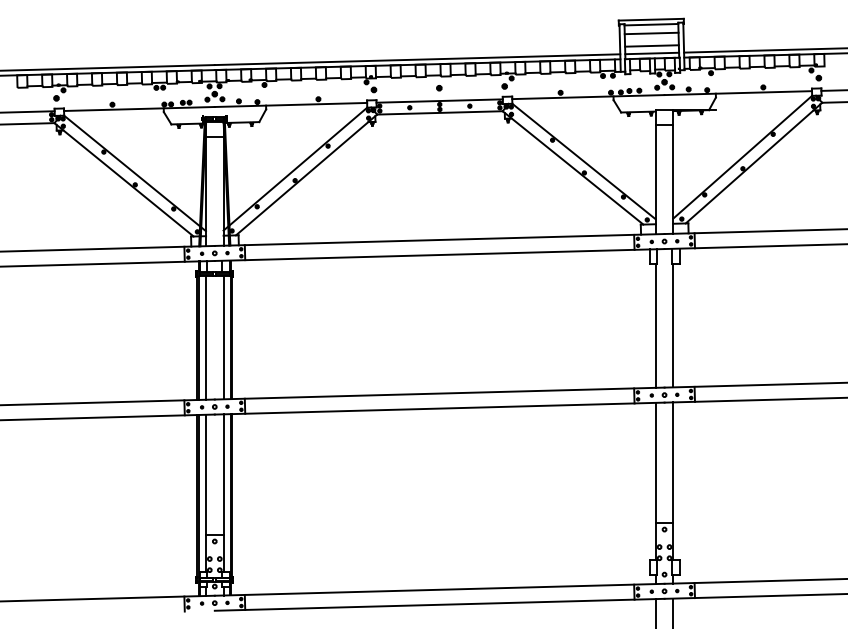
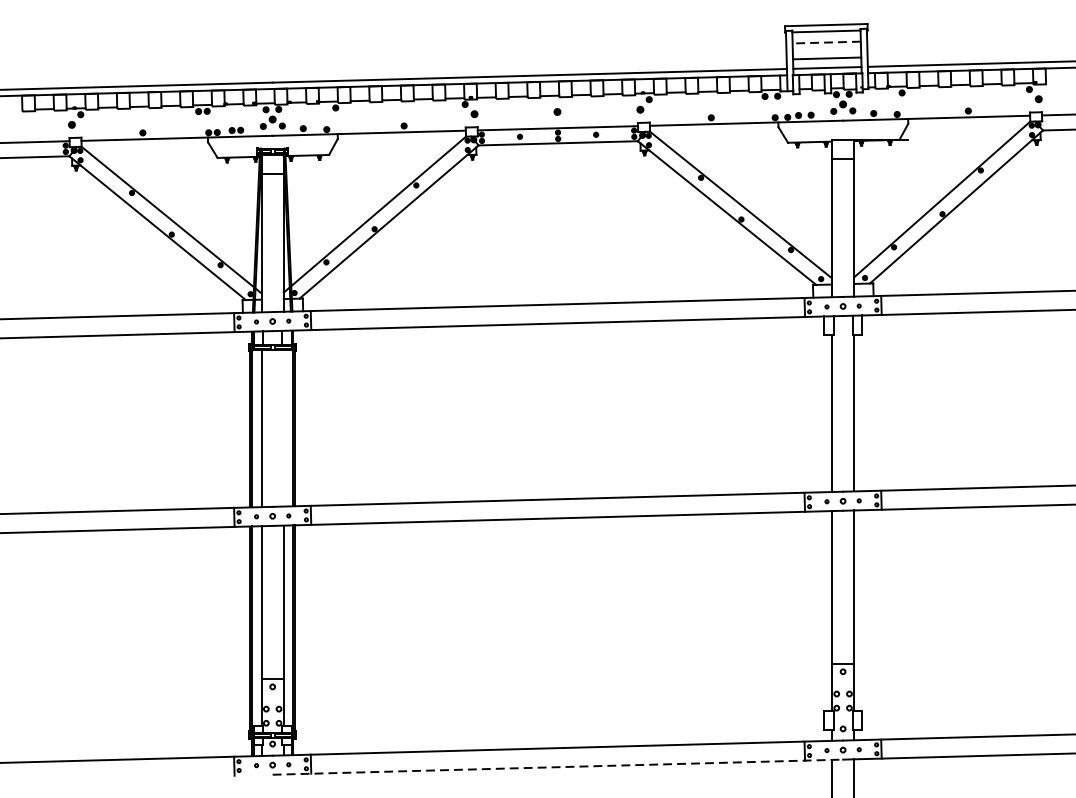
line: (651, 33) -> (826, 42), solid -> dashed
line: (223, 337) -> (283, 428), removed
line: (439, 604) -> (557, 766), solid -> dashed

